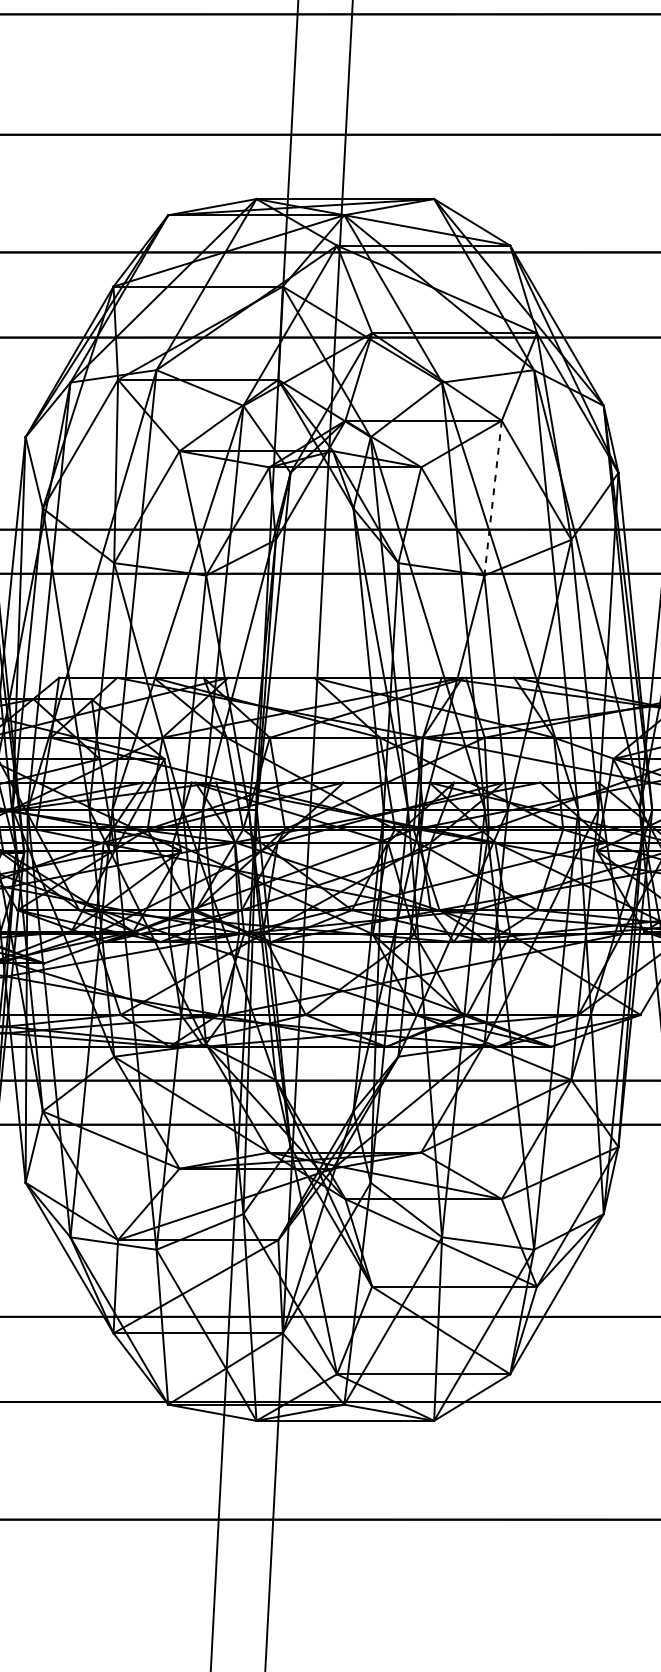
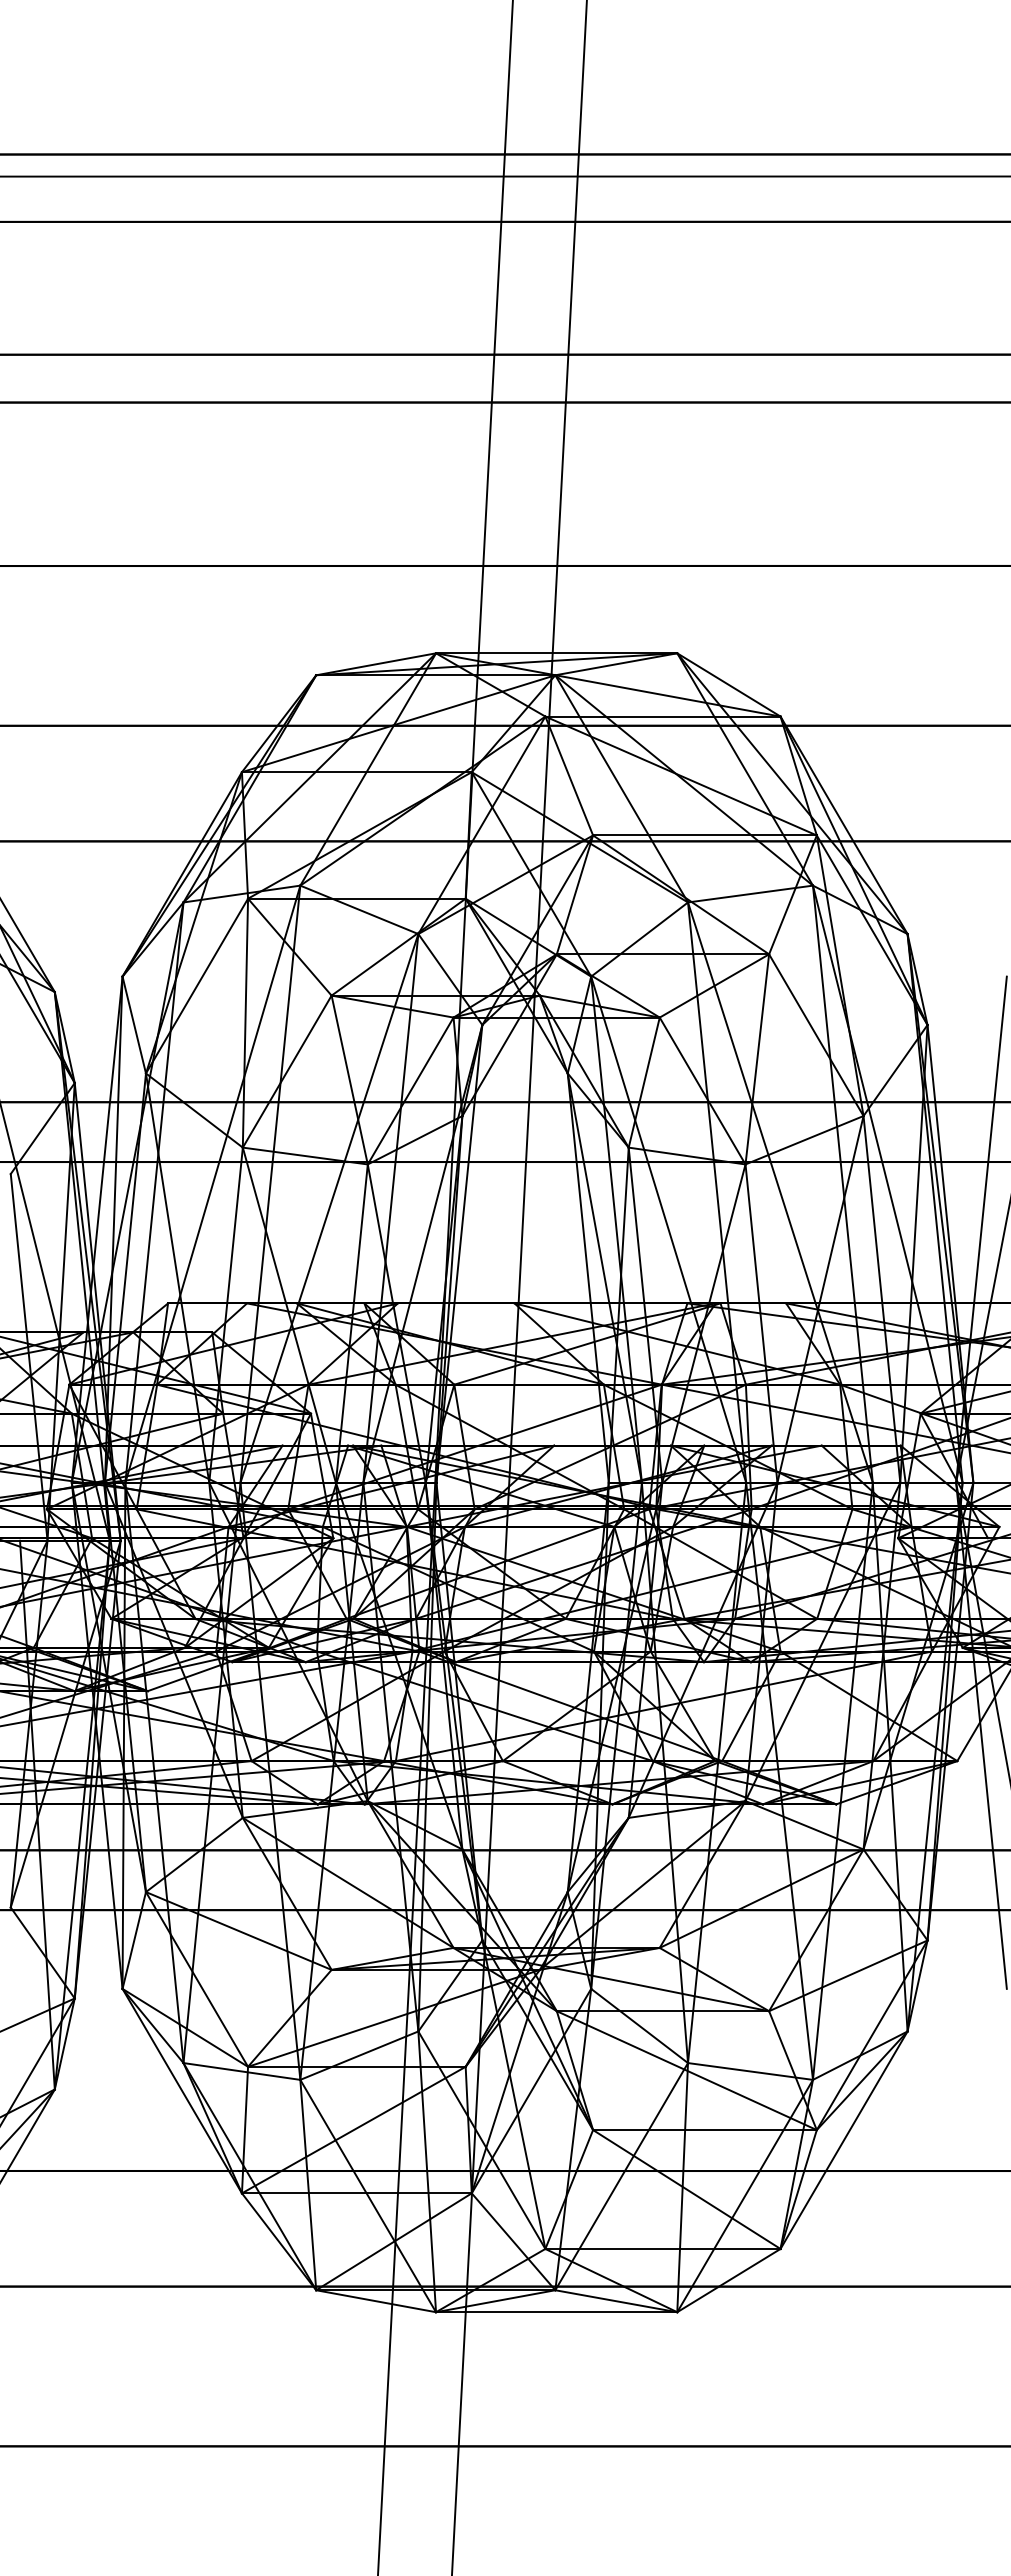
line: (493, 498) -> (757, 1059), dashed -> solid

